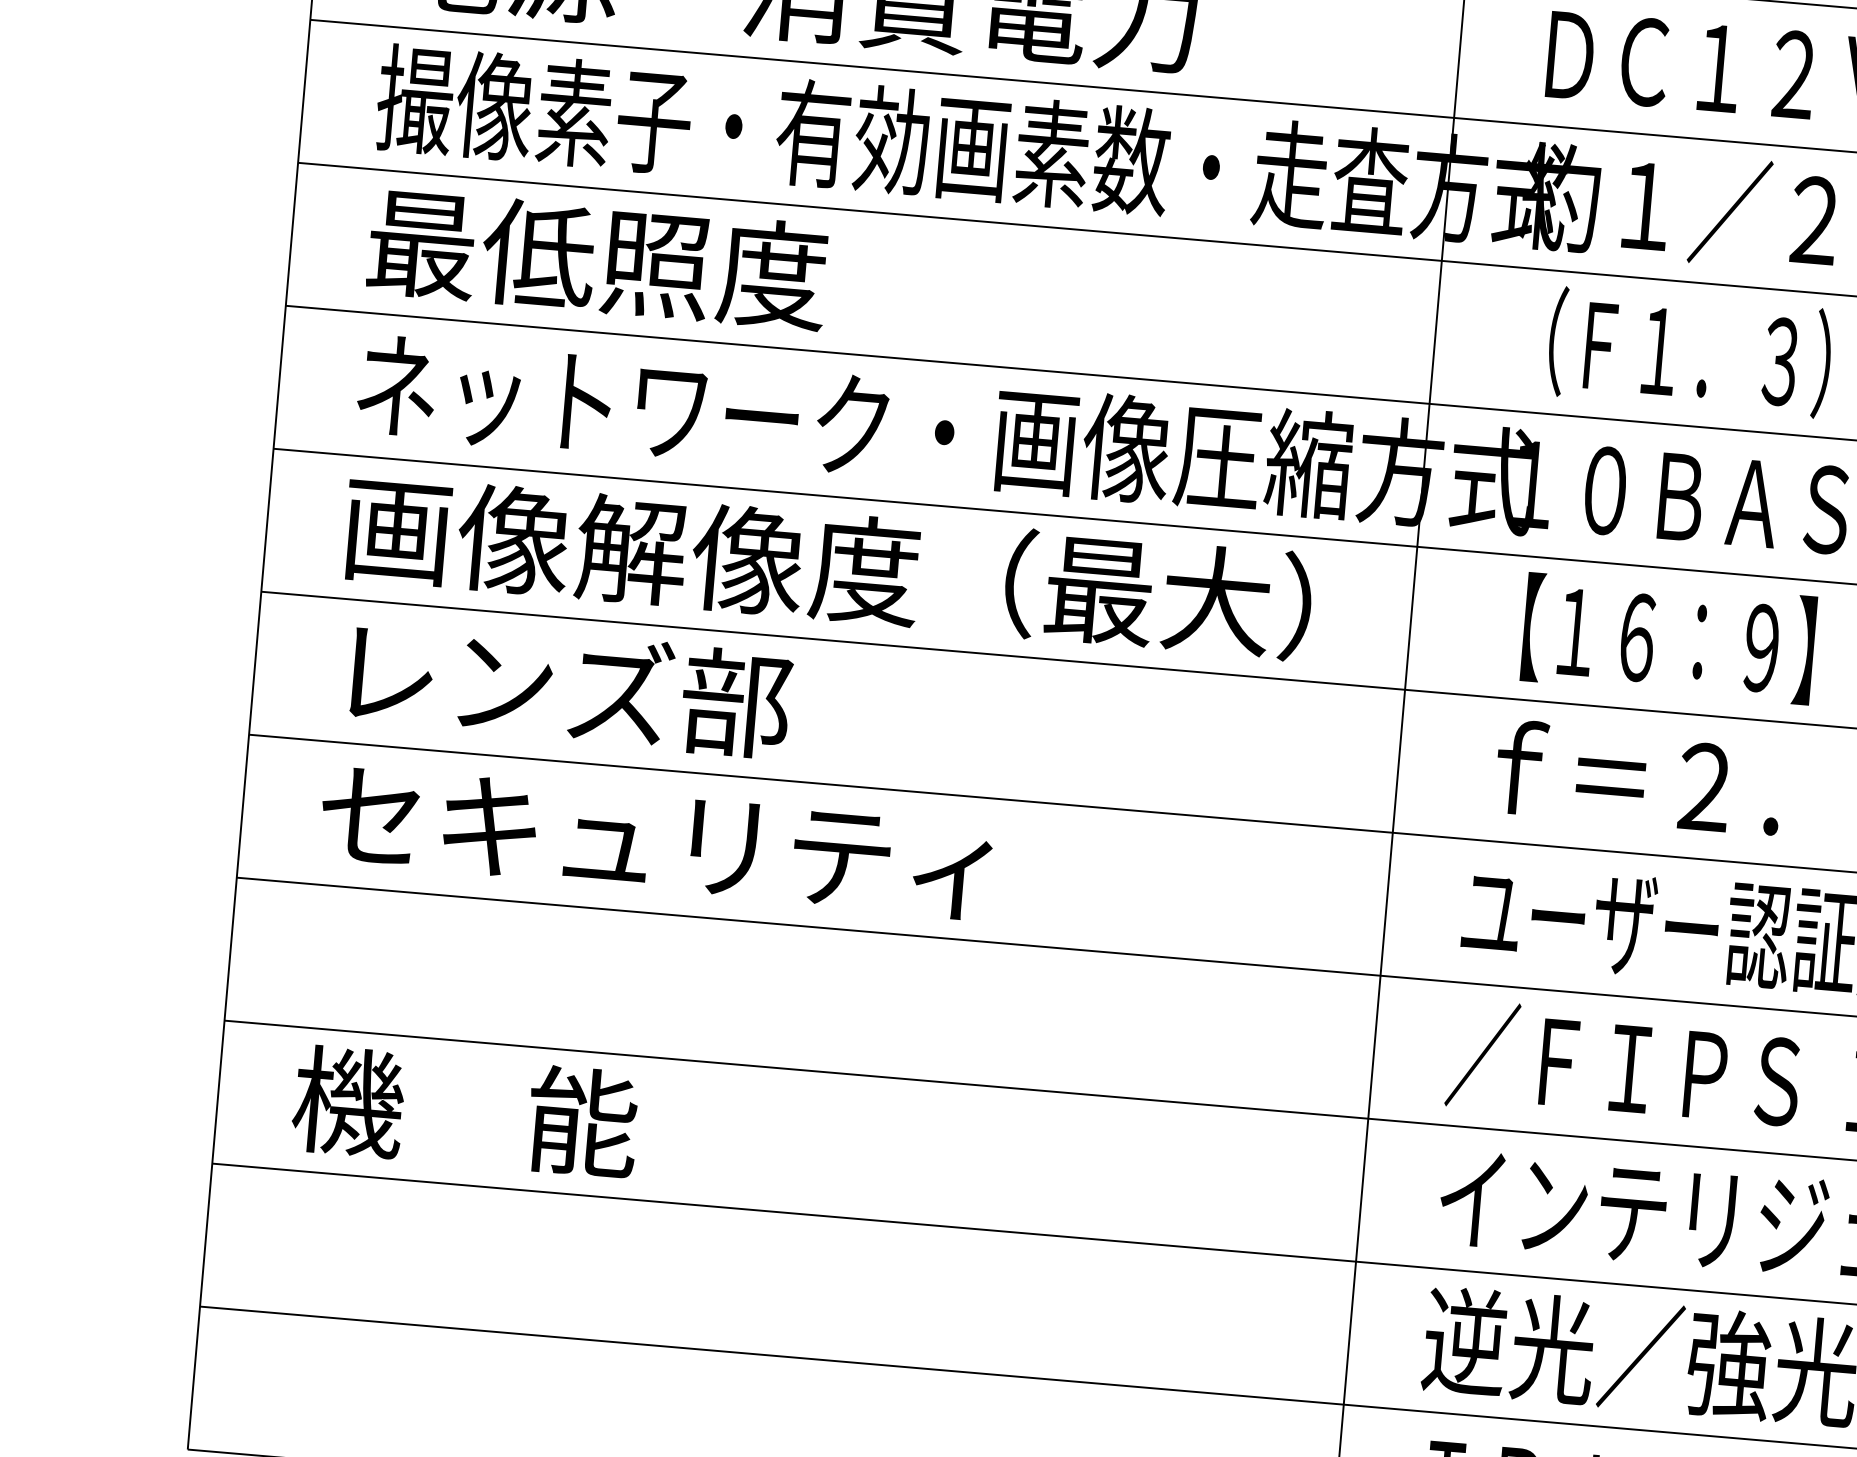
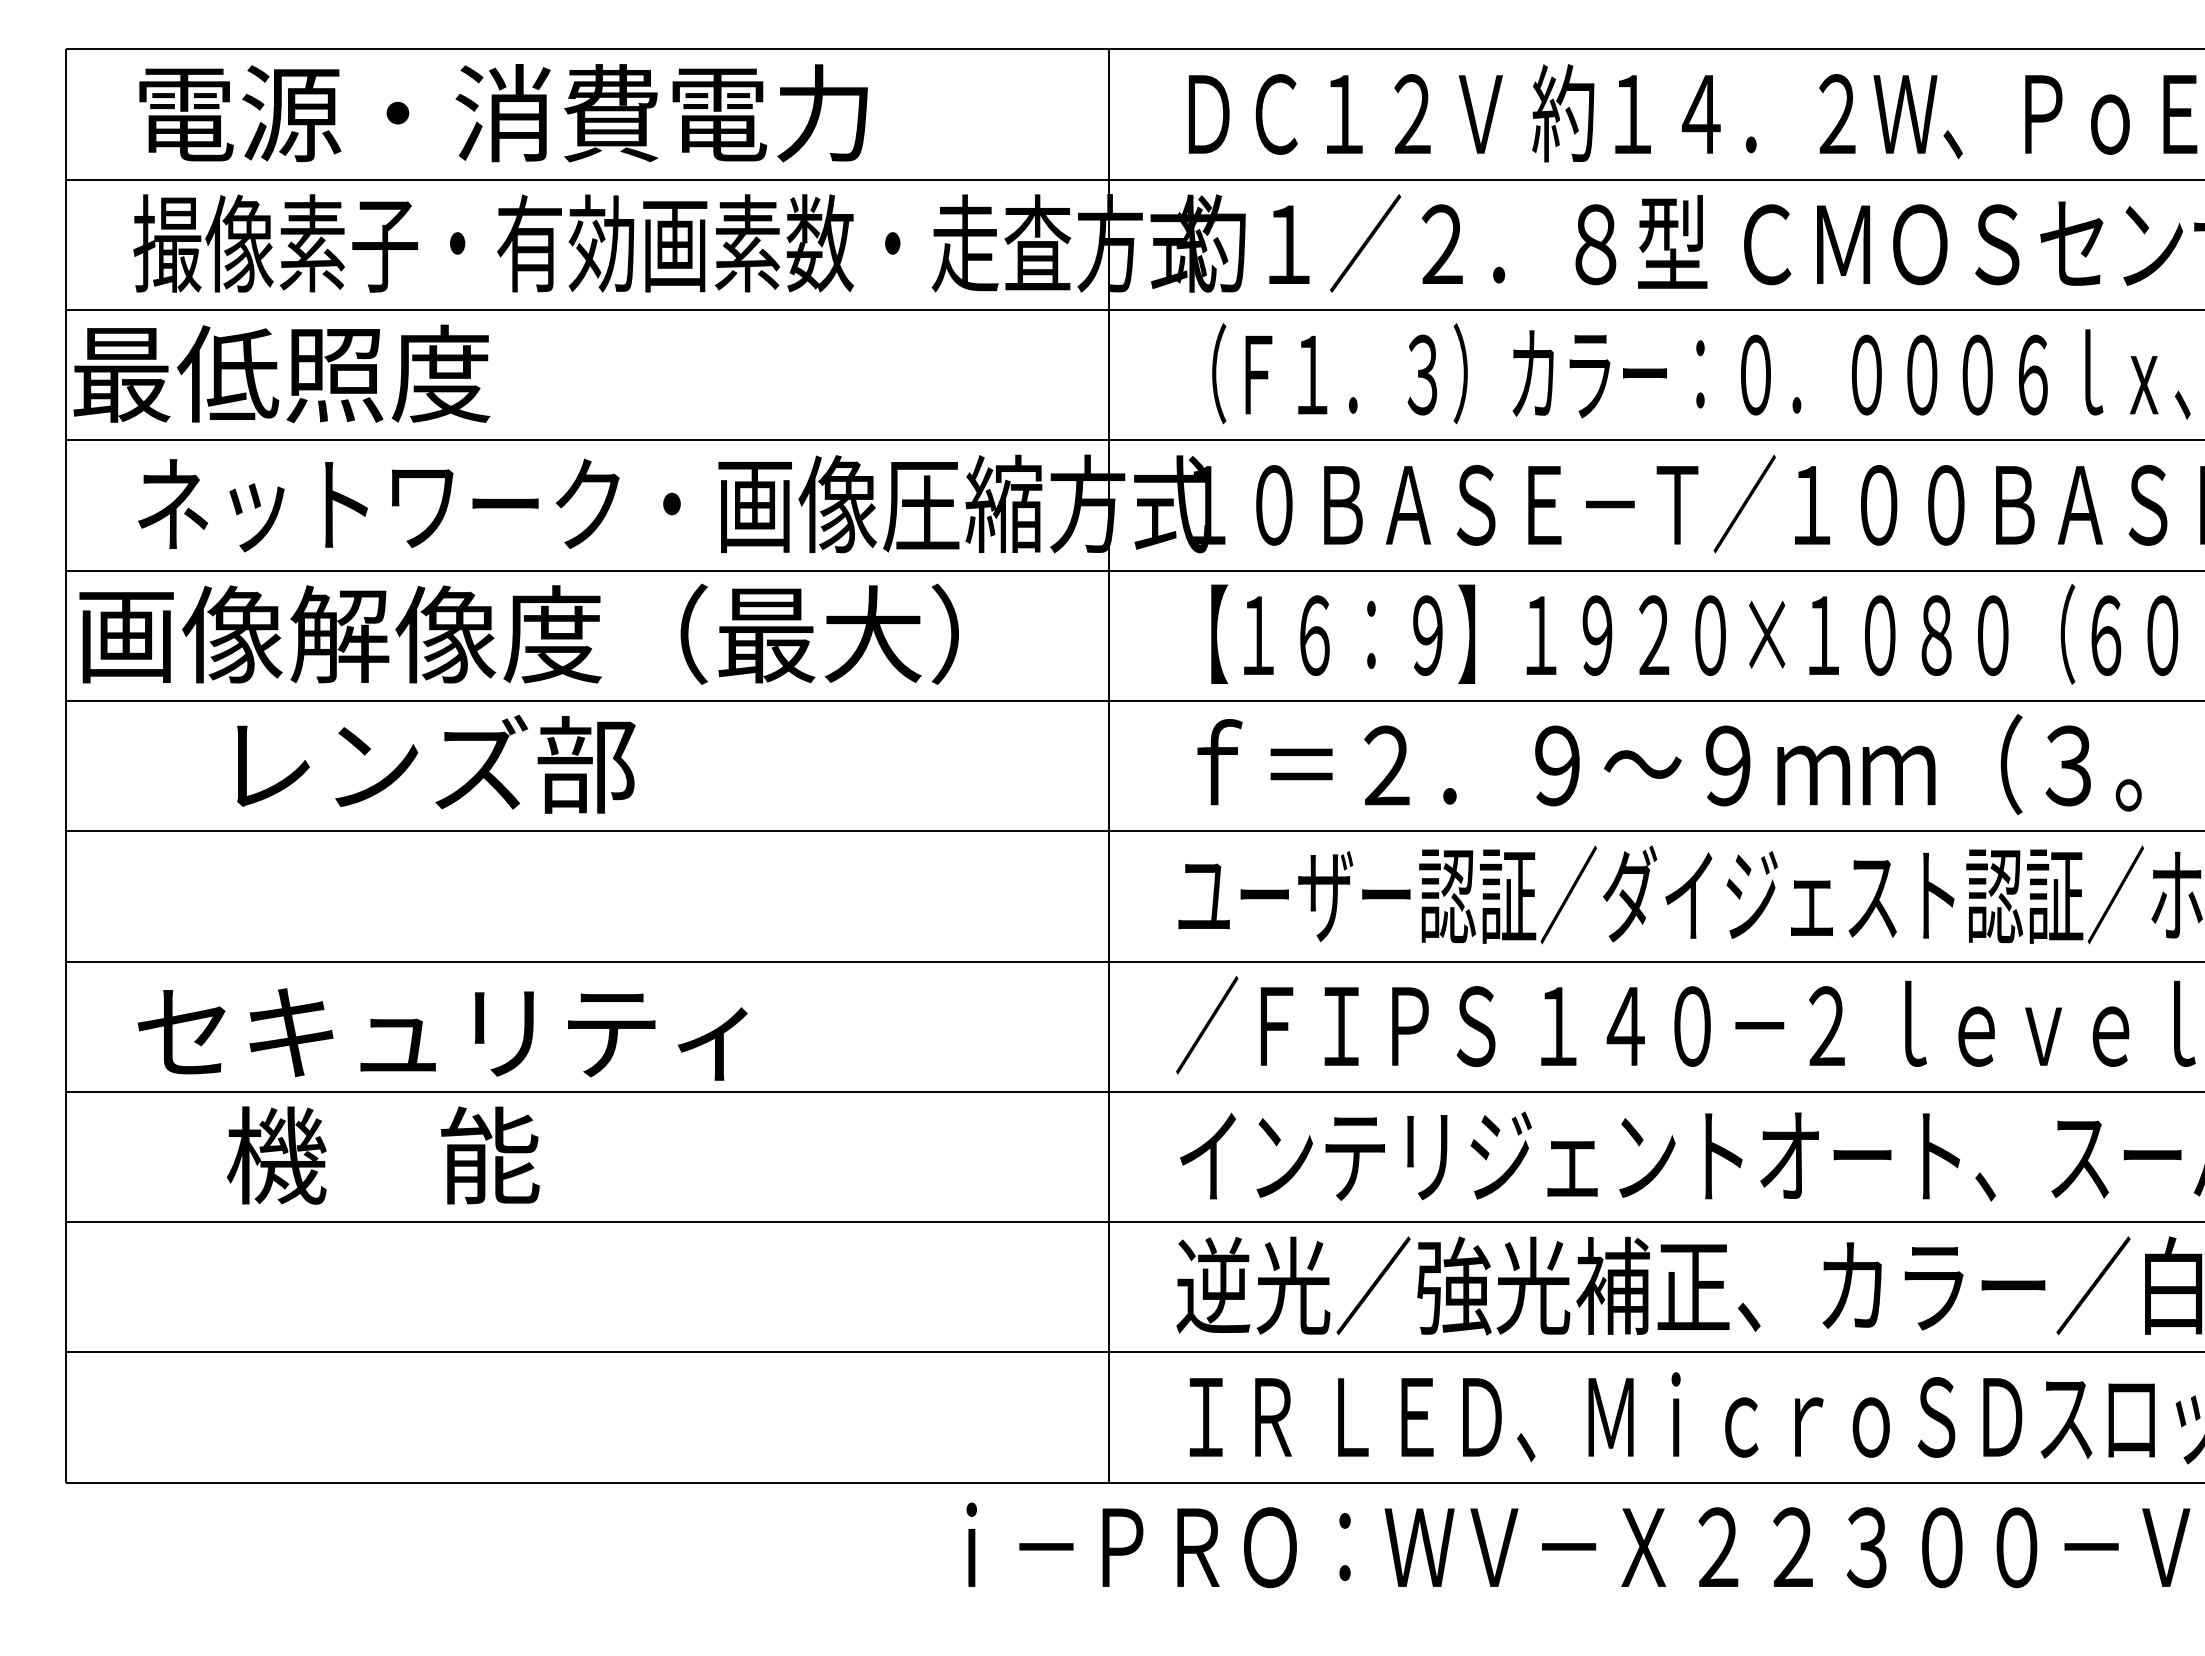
text: (597, 258) -> (281, 373), moved
text: (827, 565) -> (518, 633), moved
text: (571, 687) -> (436, 763), moved
text: (655, 842) -> (442, 1034), moved
text: (464, 1111) -> (382, 1155), moved

